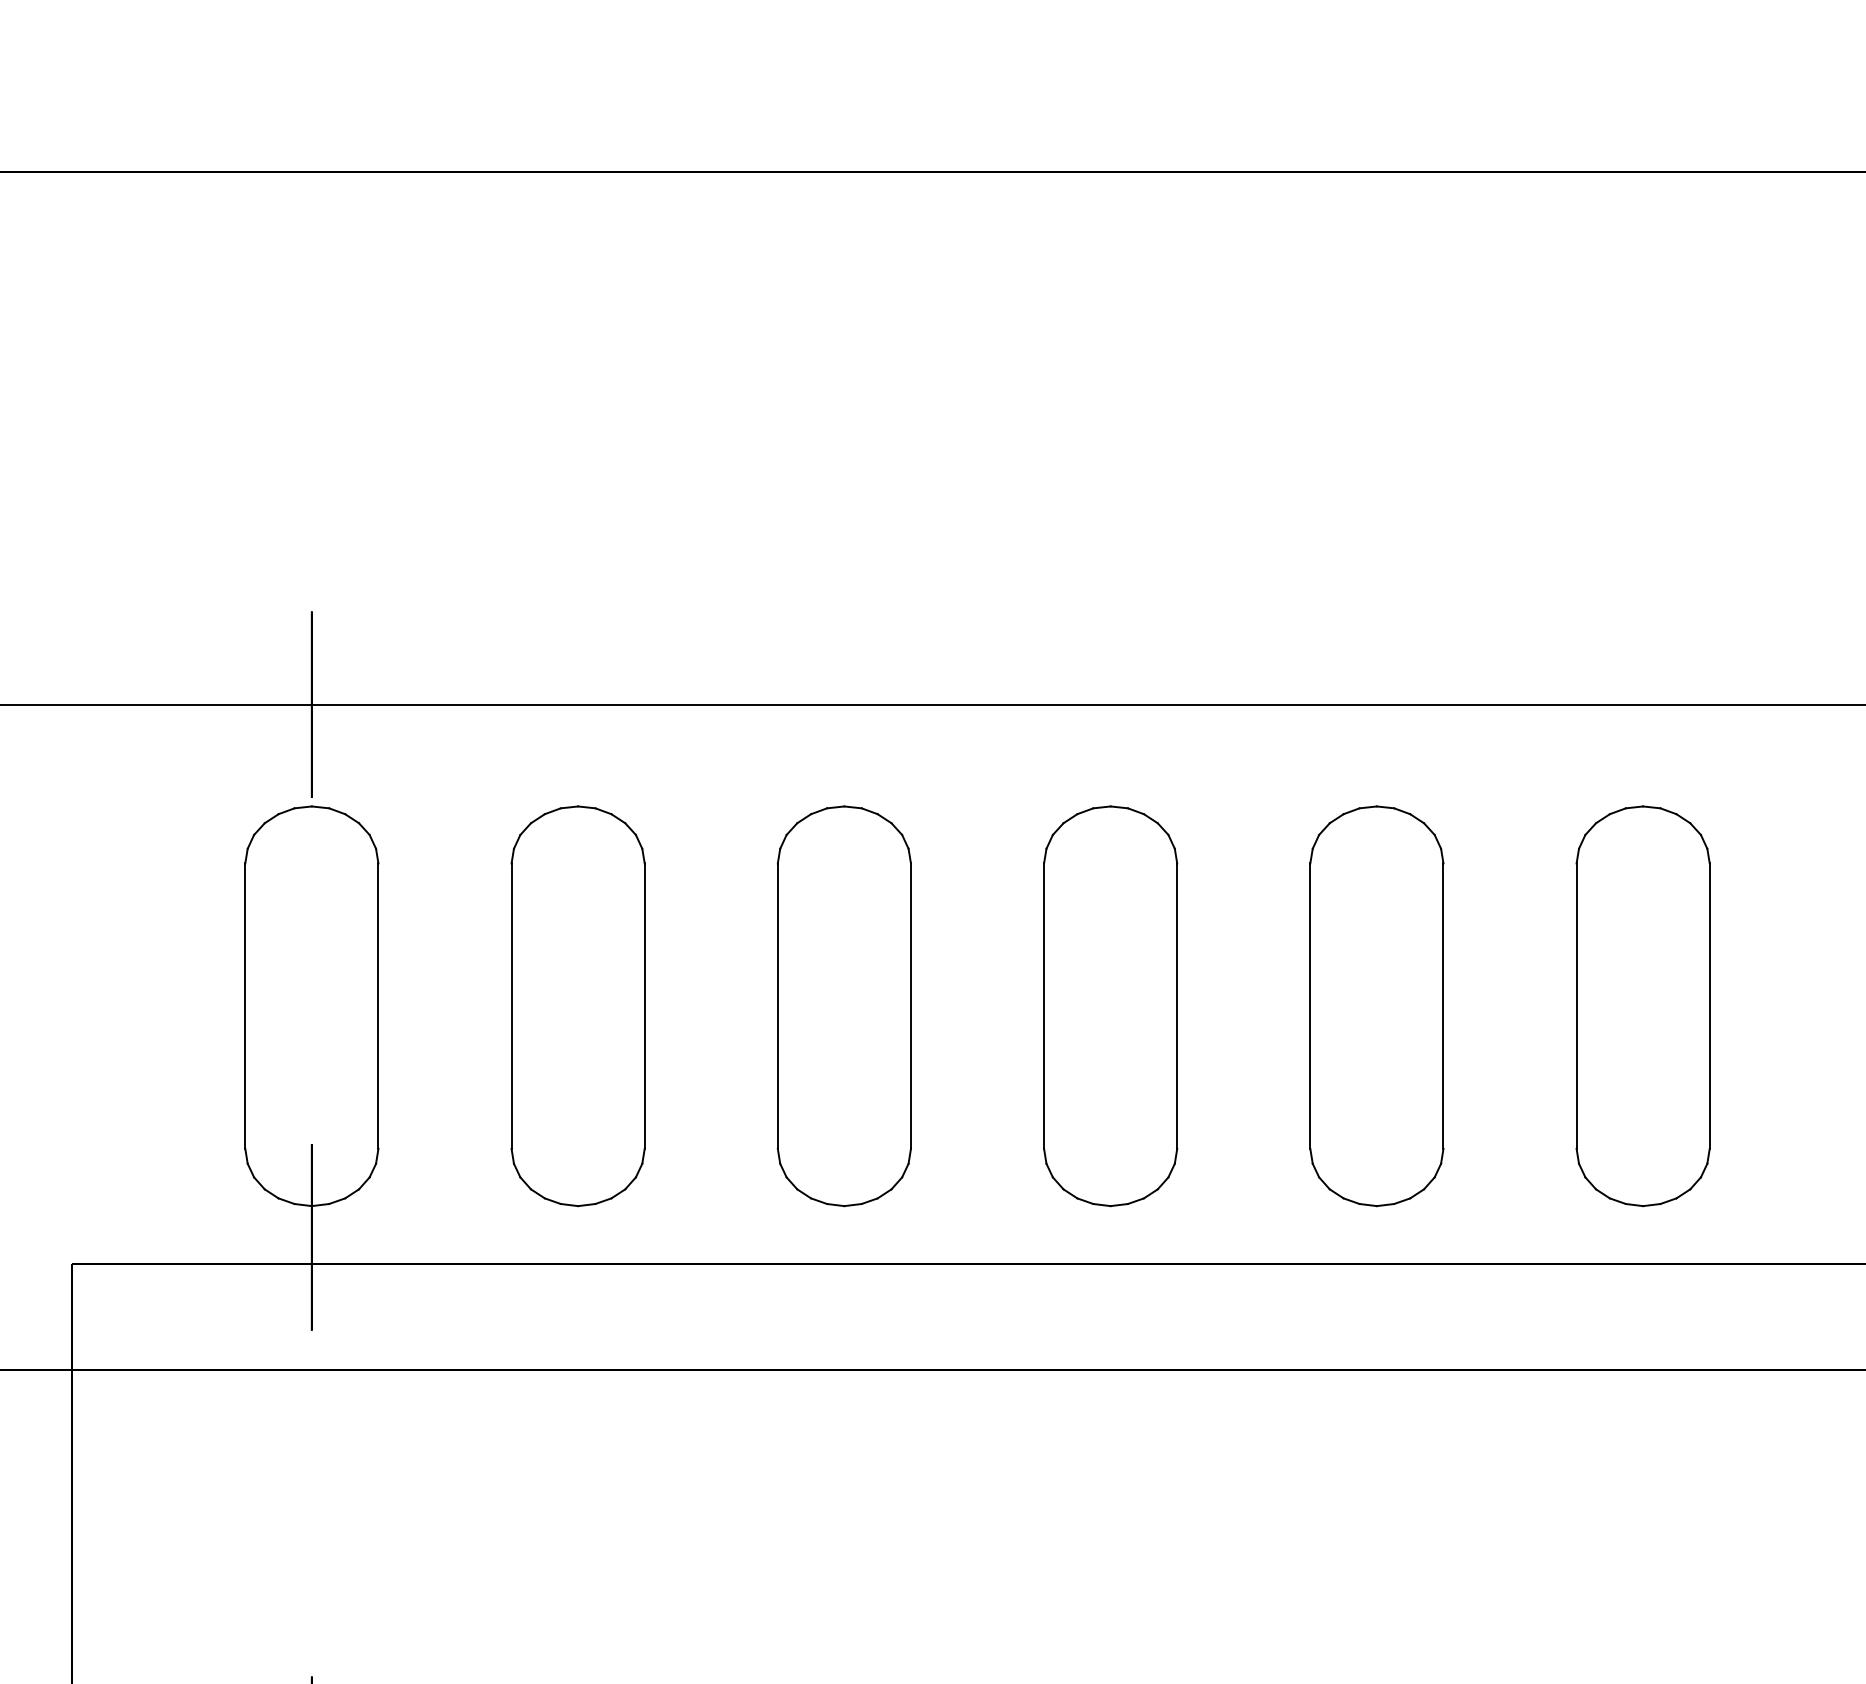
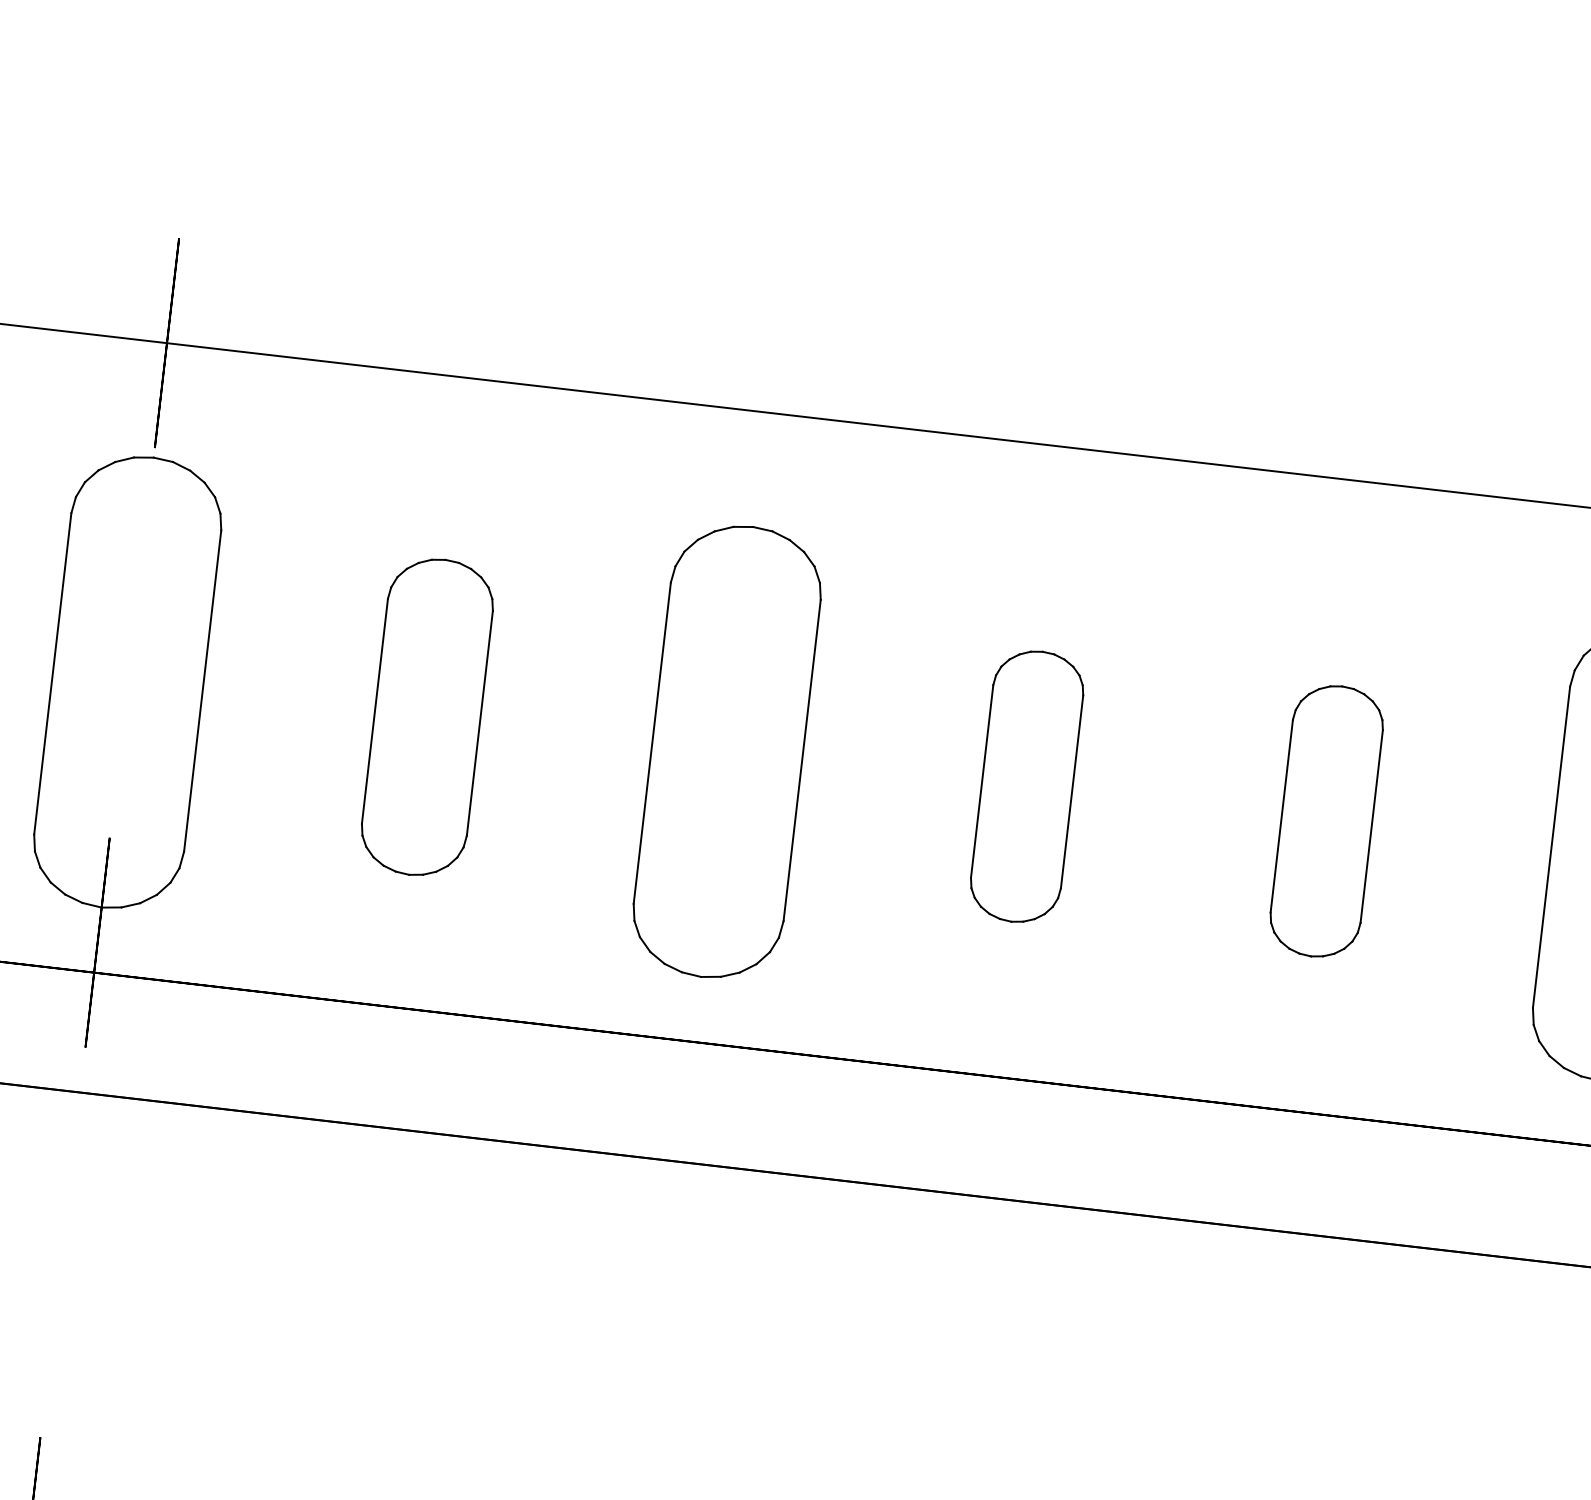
part: (577, 1006) -> (426, 717), size x0.7
part: (1110, 1006) -> (1026, 786), size x0.6
part: (1376, 1006) -> (1326, 821), size x0.6

